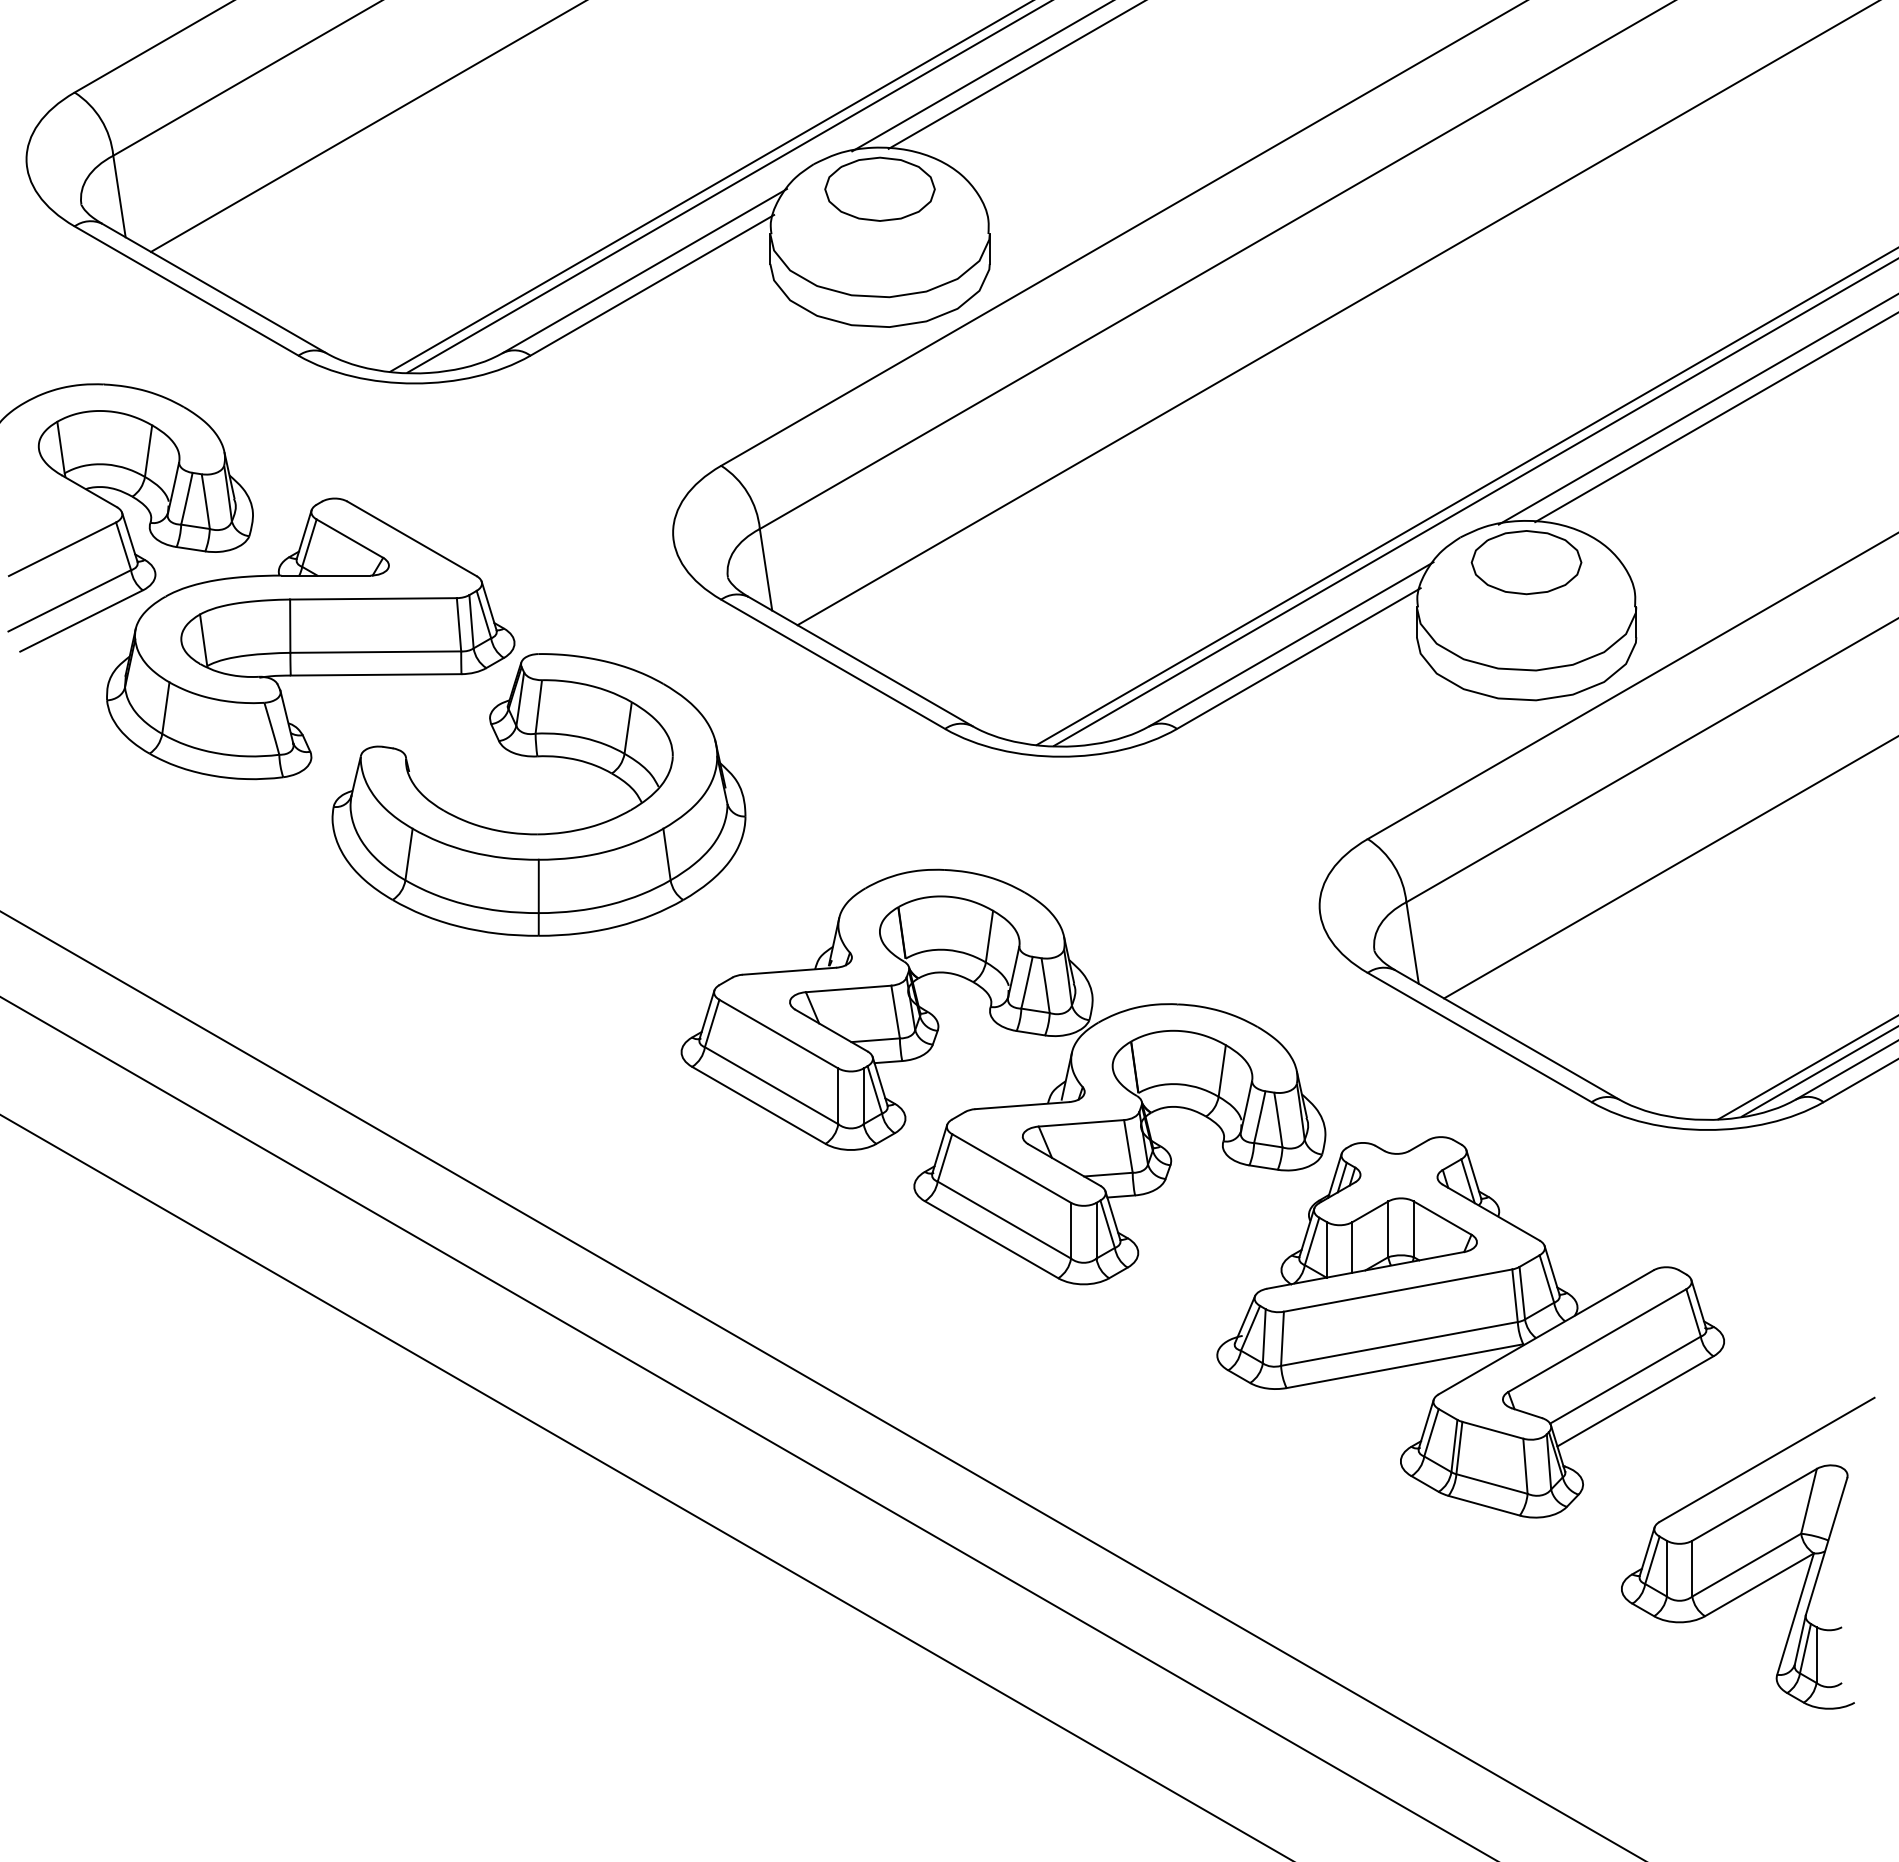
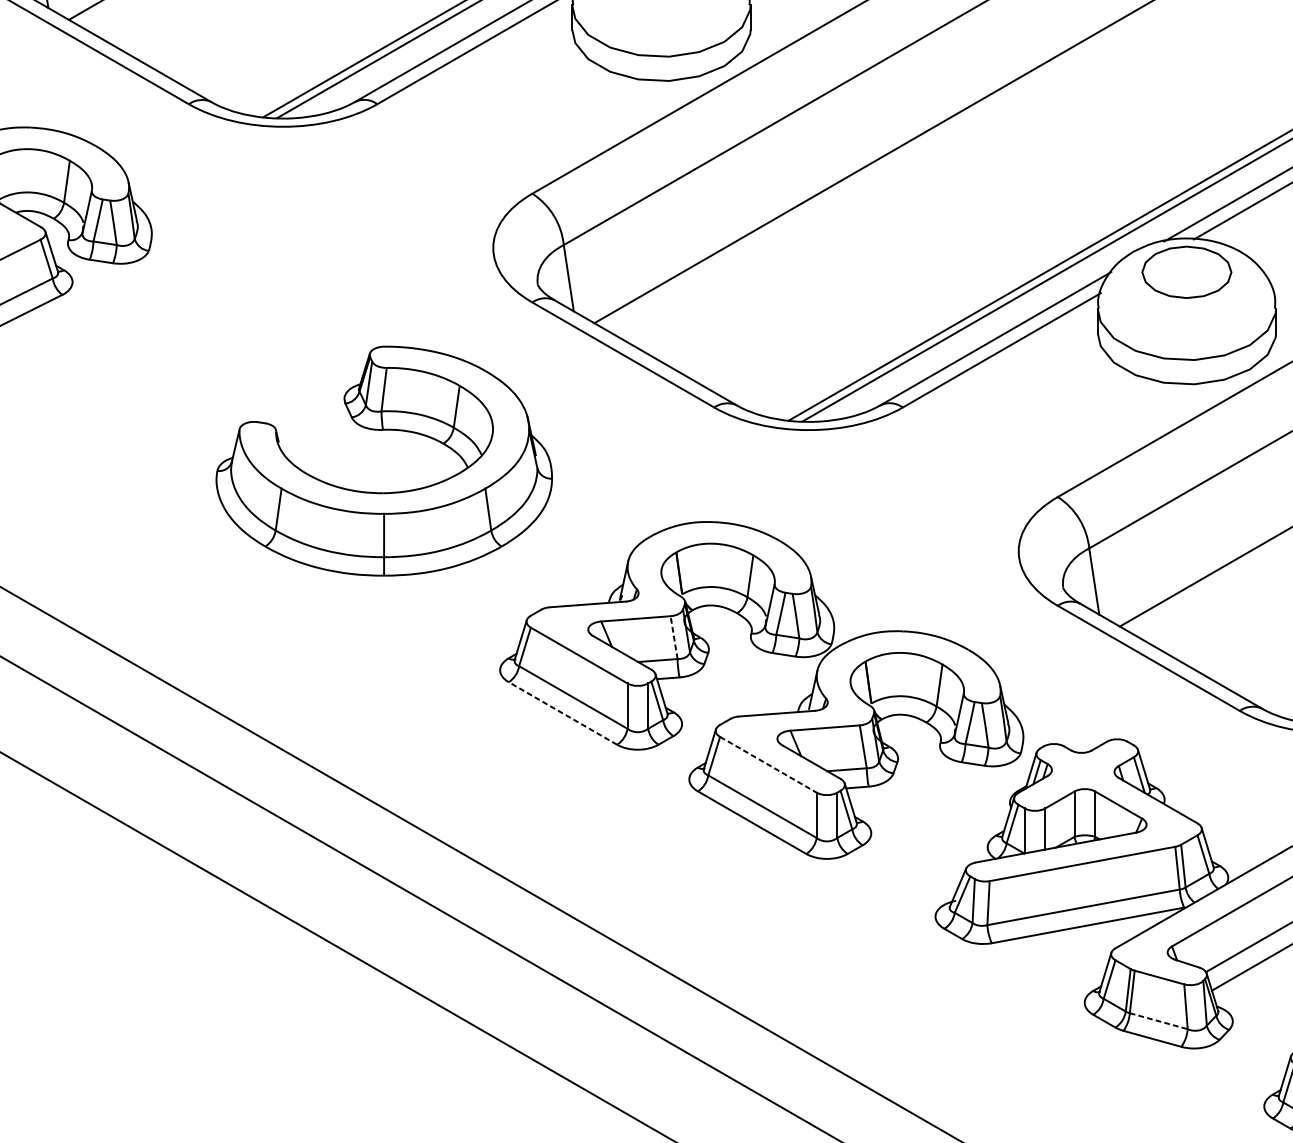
part: (310, 638) -> (198, 334), removed
line: (895, 1012) -> (674, 637), solid -> dashed
line: (758, 1105) -> (562, 713), solid -> dashed
line: (1011, 1168) -> (768, 764), solid -> dashed
line: (1491, 1484) -> (1158, 1021), solid -> dashed

